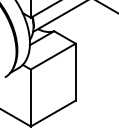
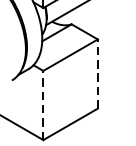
line: (75, 71) -> (97, 73), solid -> dashed
line: (30, 97) -> (42, 104), solid -> dashed

